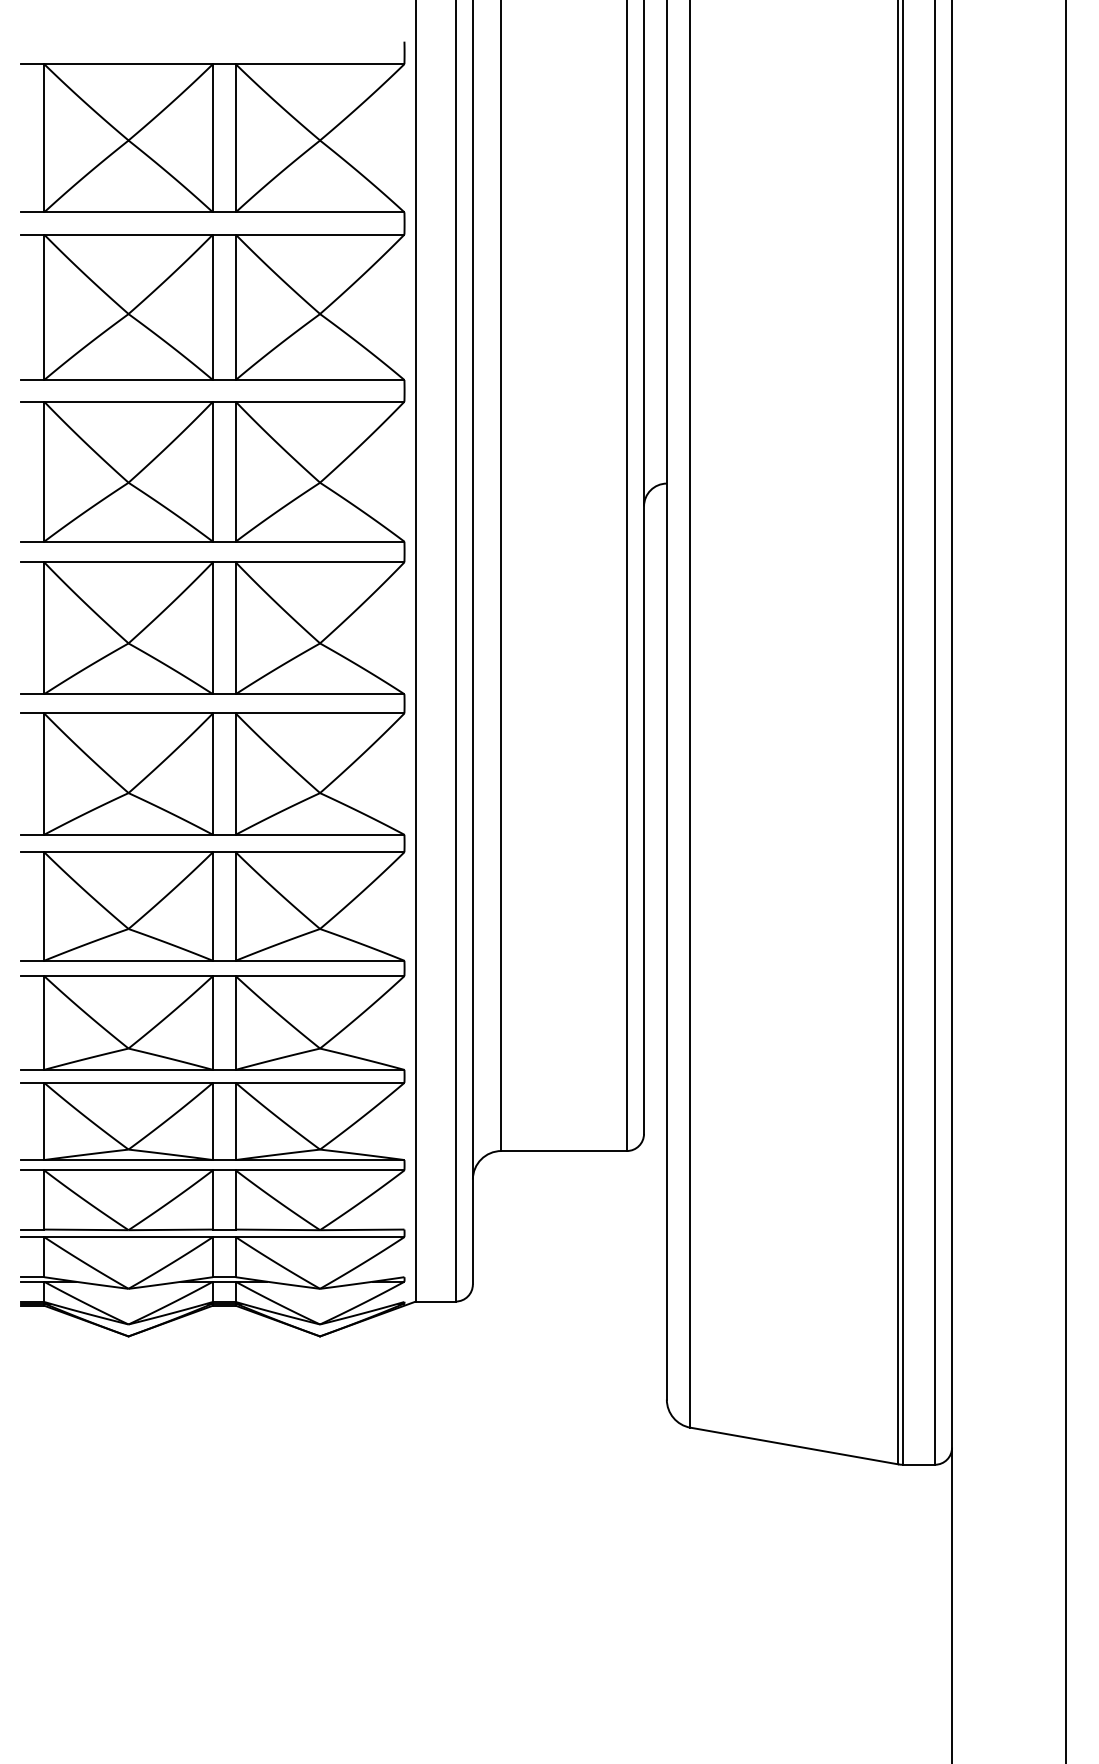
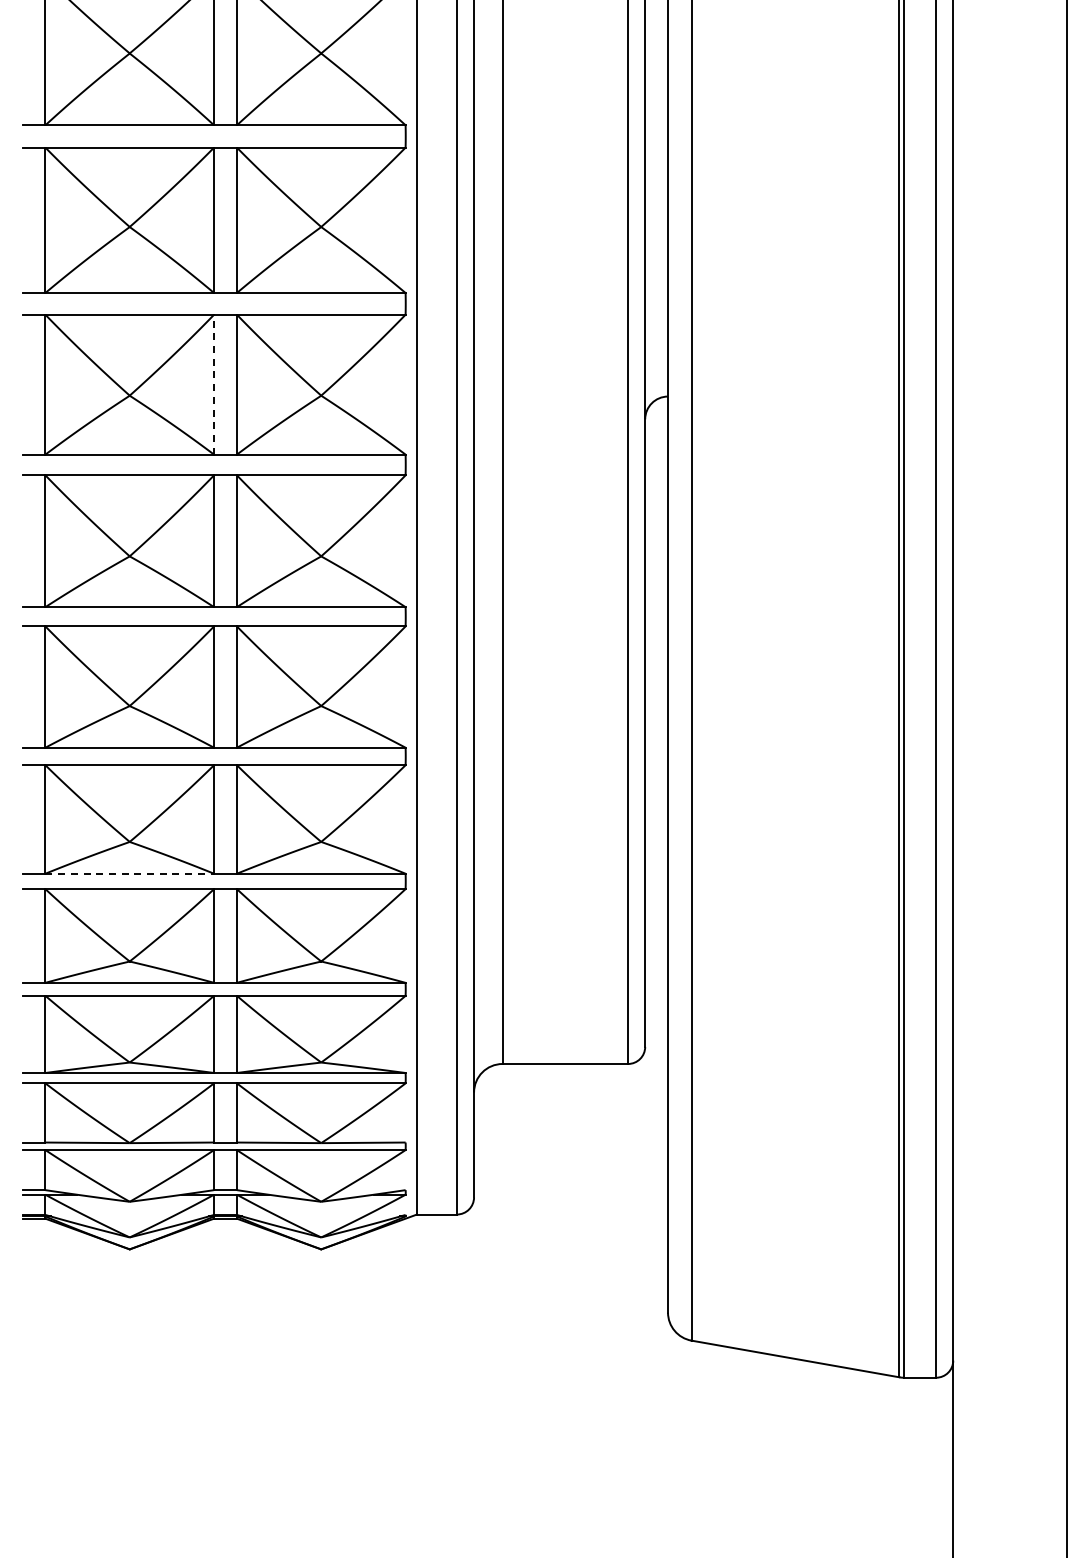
line: (212, 471) -> (213, 384), solid -> dashed
line: (129, 960) -> (130, 873), solid -> dashed

